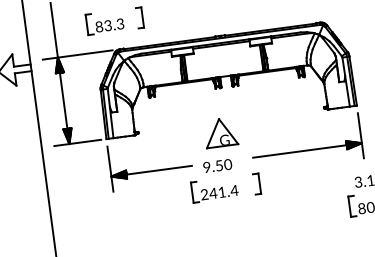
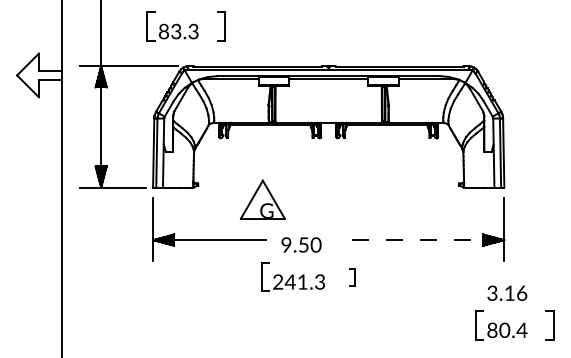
part: (220, 132) -> (262, 199), moved
line: (307, 150) -> (427, 240), solid -> dashed
part: (257, 183) -> (352, 276), size x0.6
text: (234, 190) -> (319, 281), 241.4 -> 241.3

